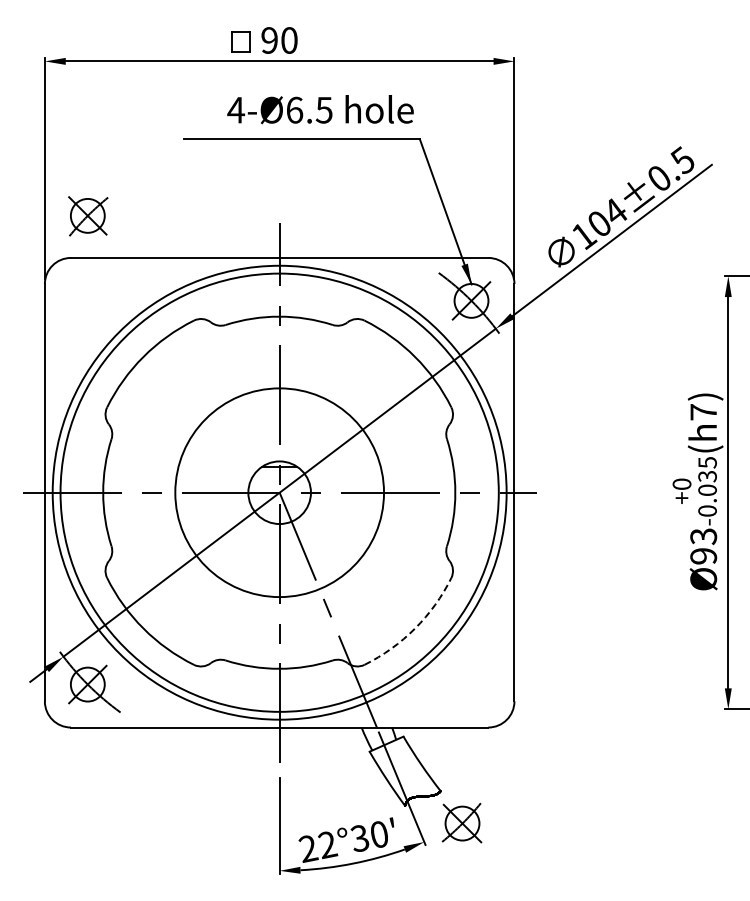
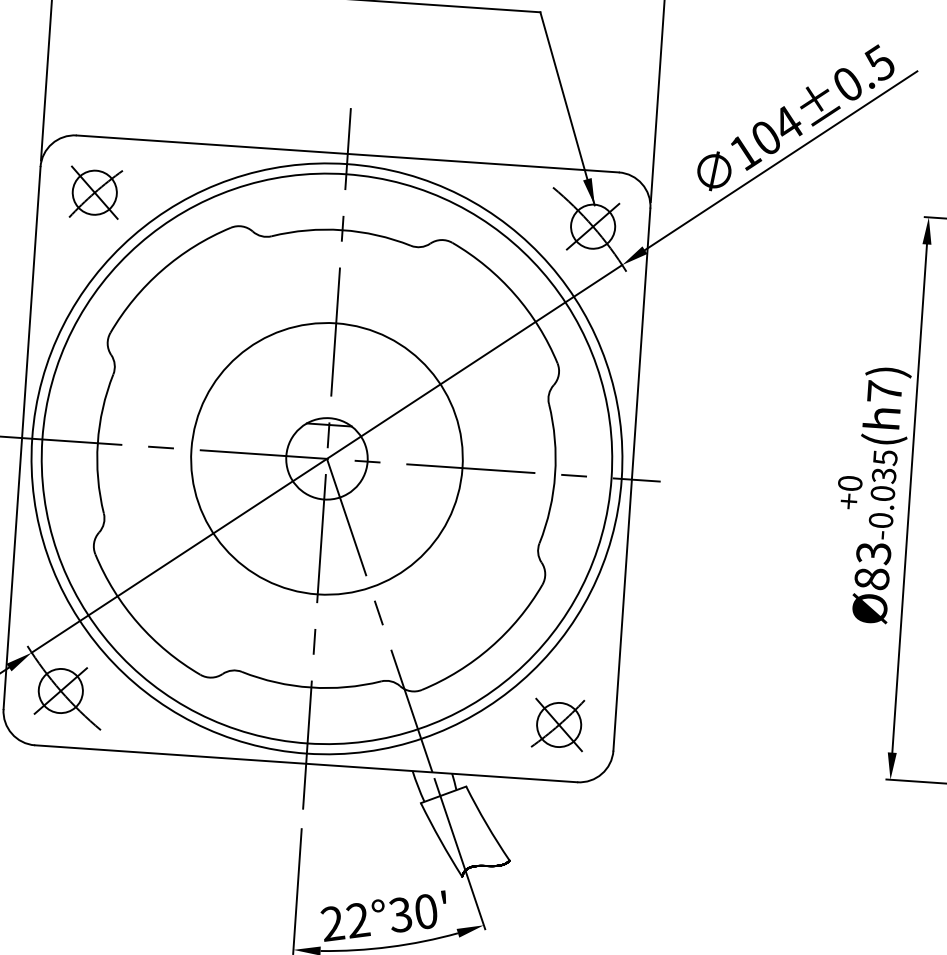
part: (88, 216) -> (95, 193), moved
text: (703, 556) -> (871, 579), 93 -> 83
arc: (415, 628) -> (491, 647), dashed -> solid
part: (461, 823) -> (557, 724), moved

